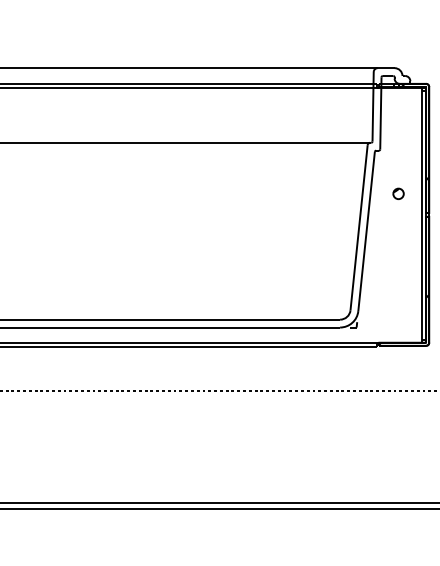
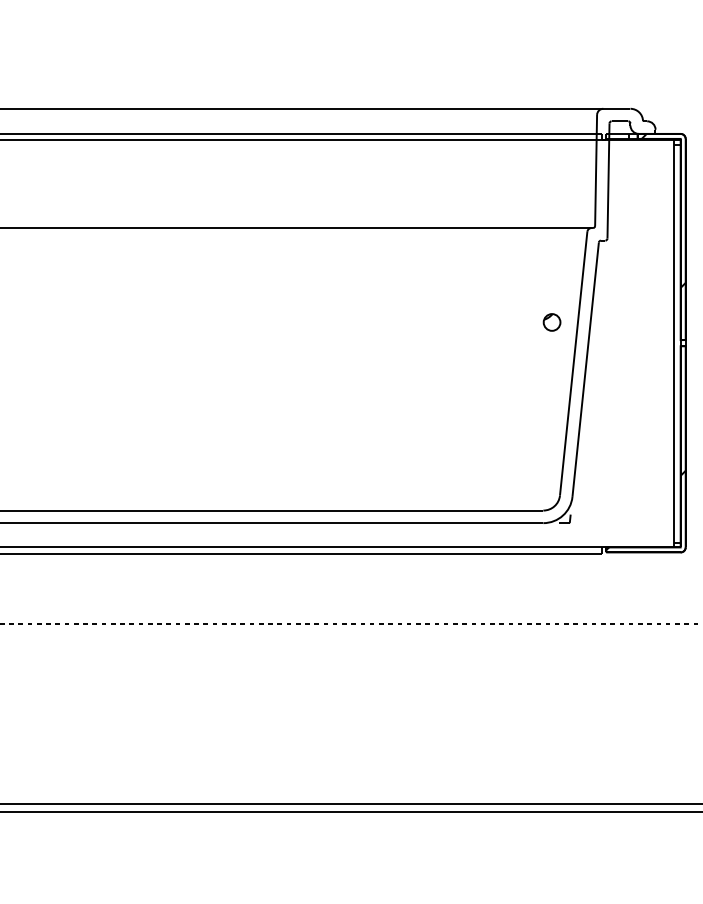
part: (398, 193) -> (551, 321), moved

